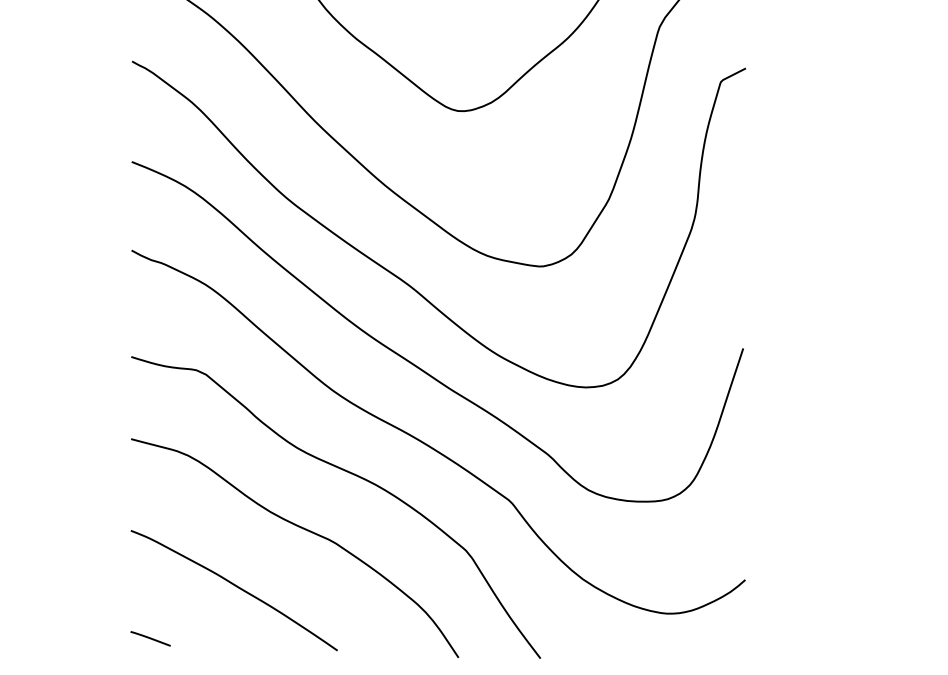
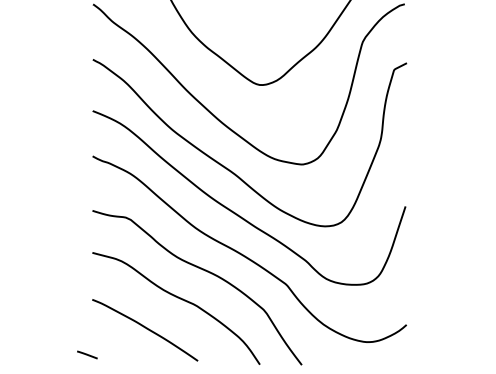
line: (150, 637) -> (87, 354), moved

